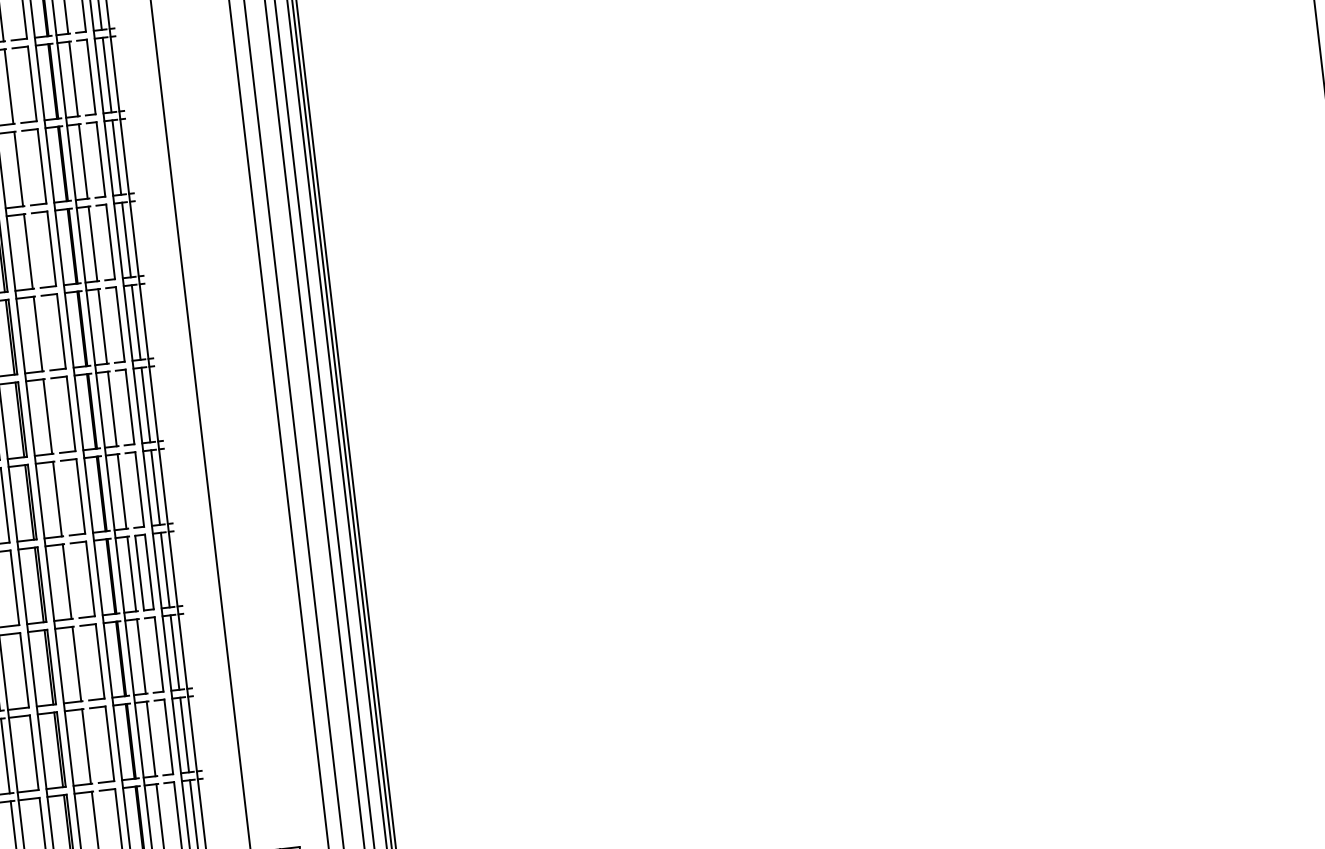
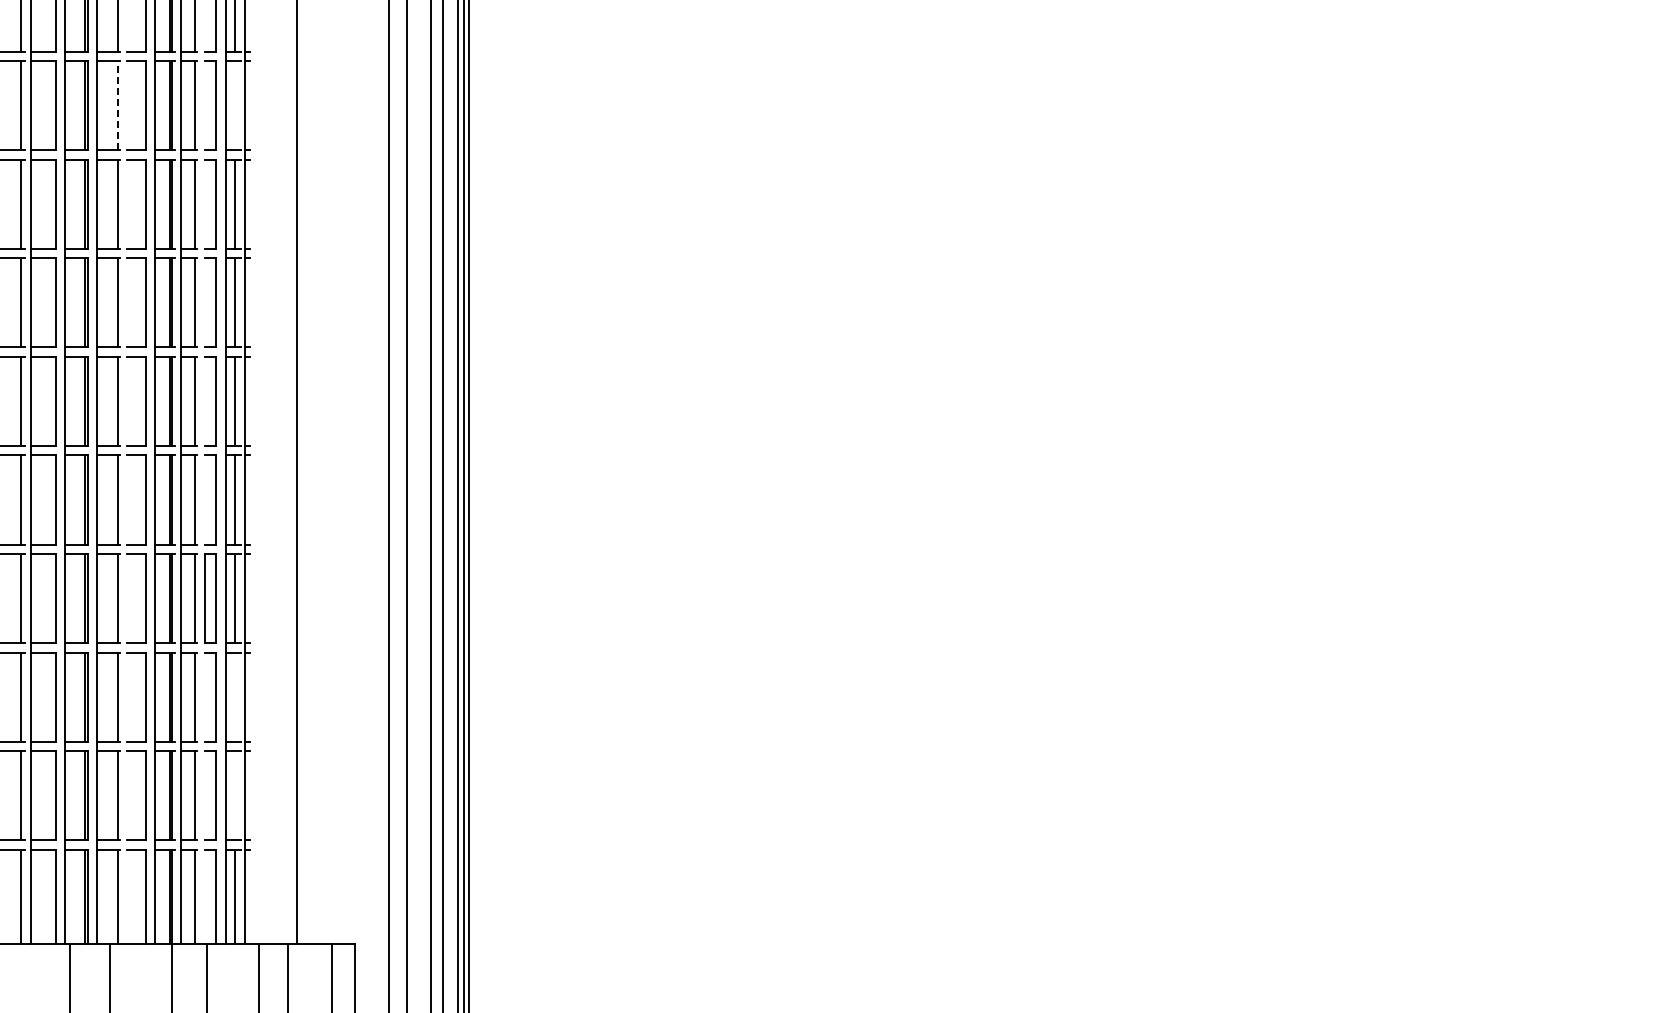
line: (117, 157) -> (235, 105), removed
line: (19, 168) -> (118, 105), solid -> dashed
line: (175, 652) -> (235, 696), removed
line: (184, 734) -> (235, 795), removed

